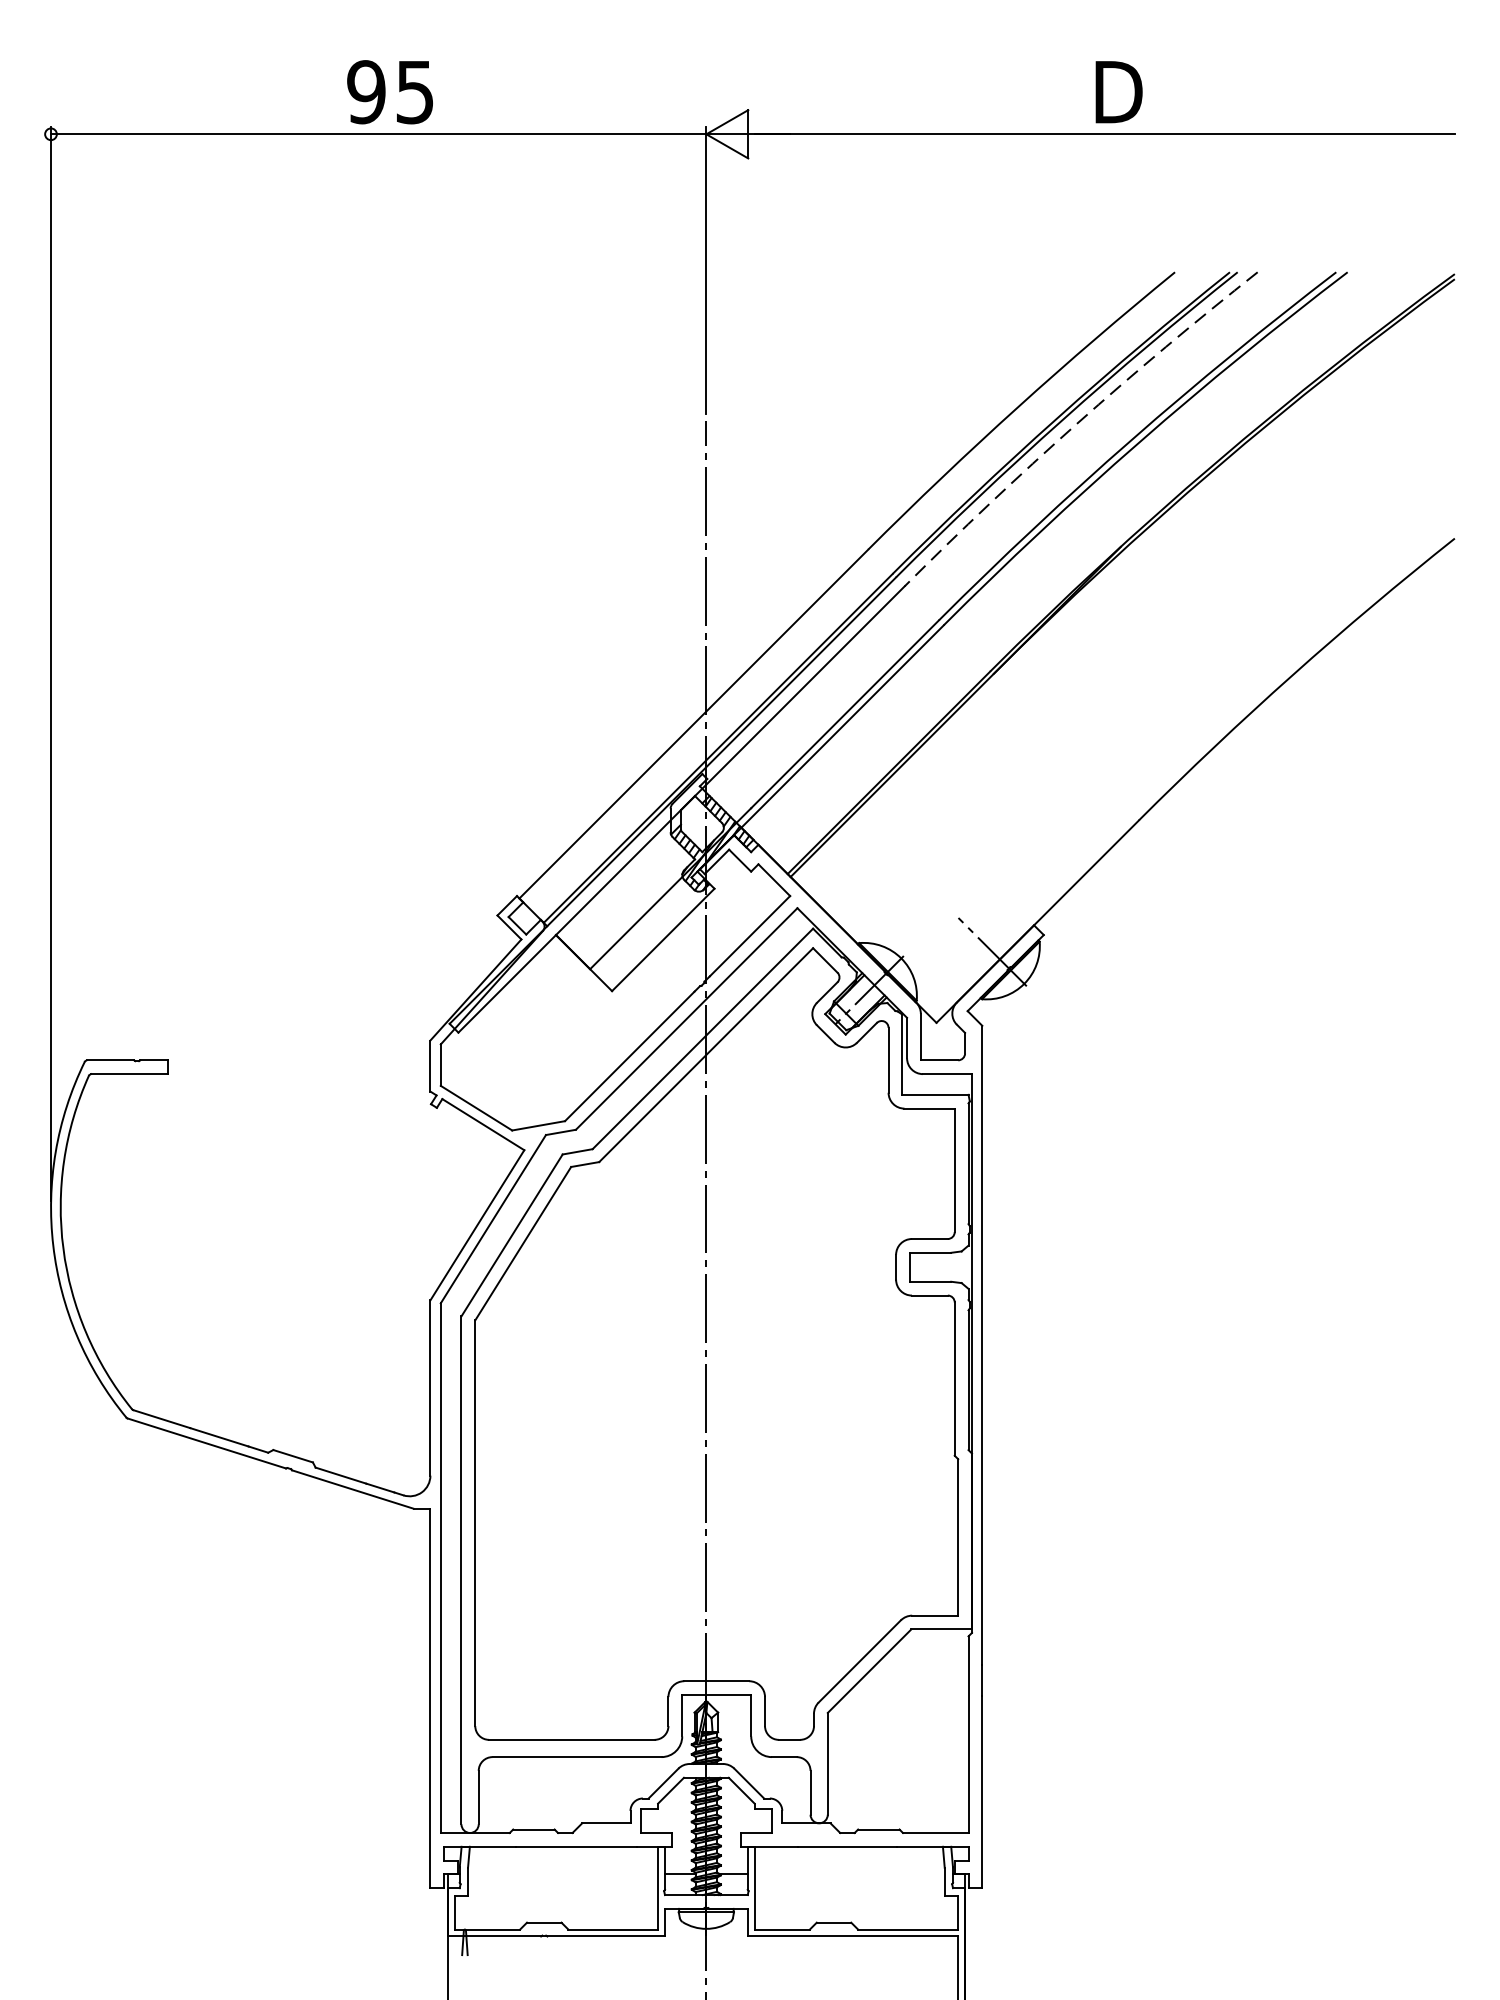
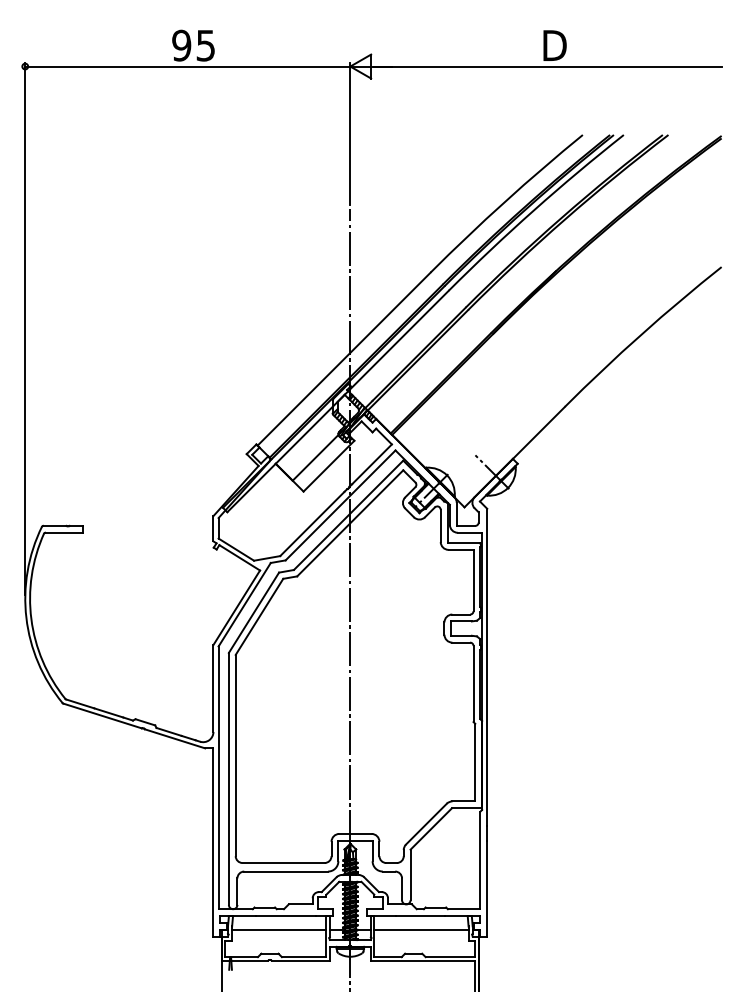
arc: (1077, 424) -> (534, 210), dashed -> solid
line: (563, 1873) -> (279, 929), added
line: (849, 1873) -> (421, 929), added

